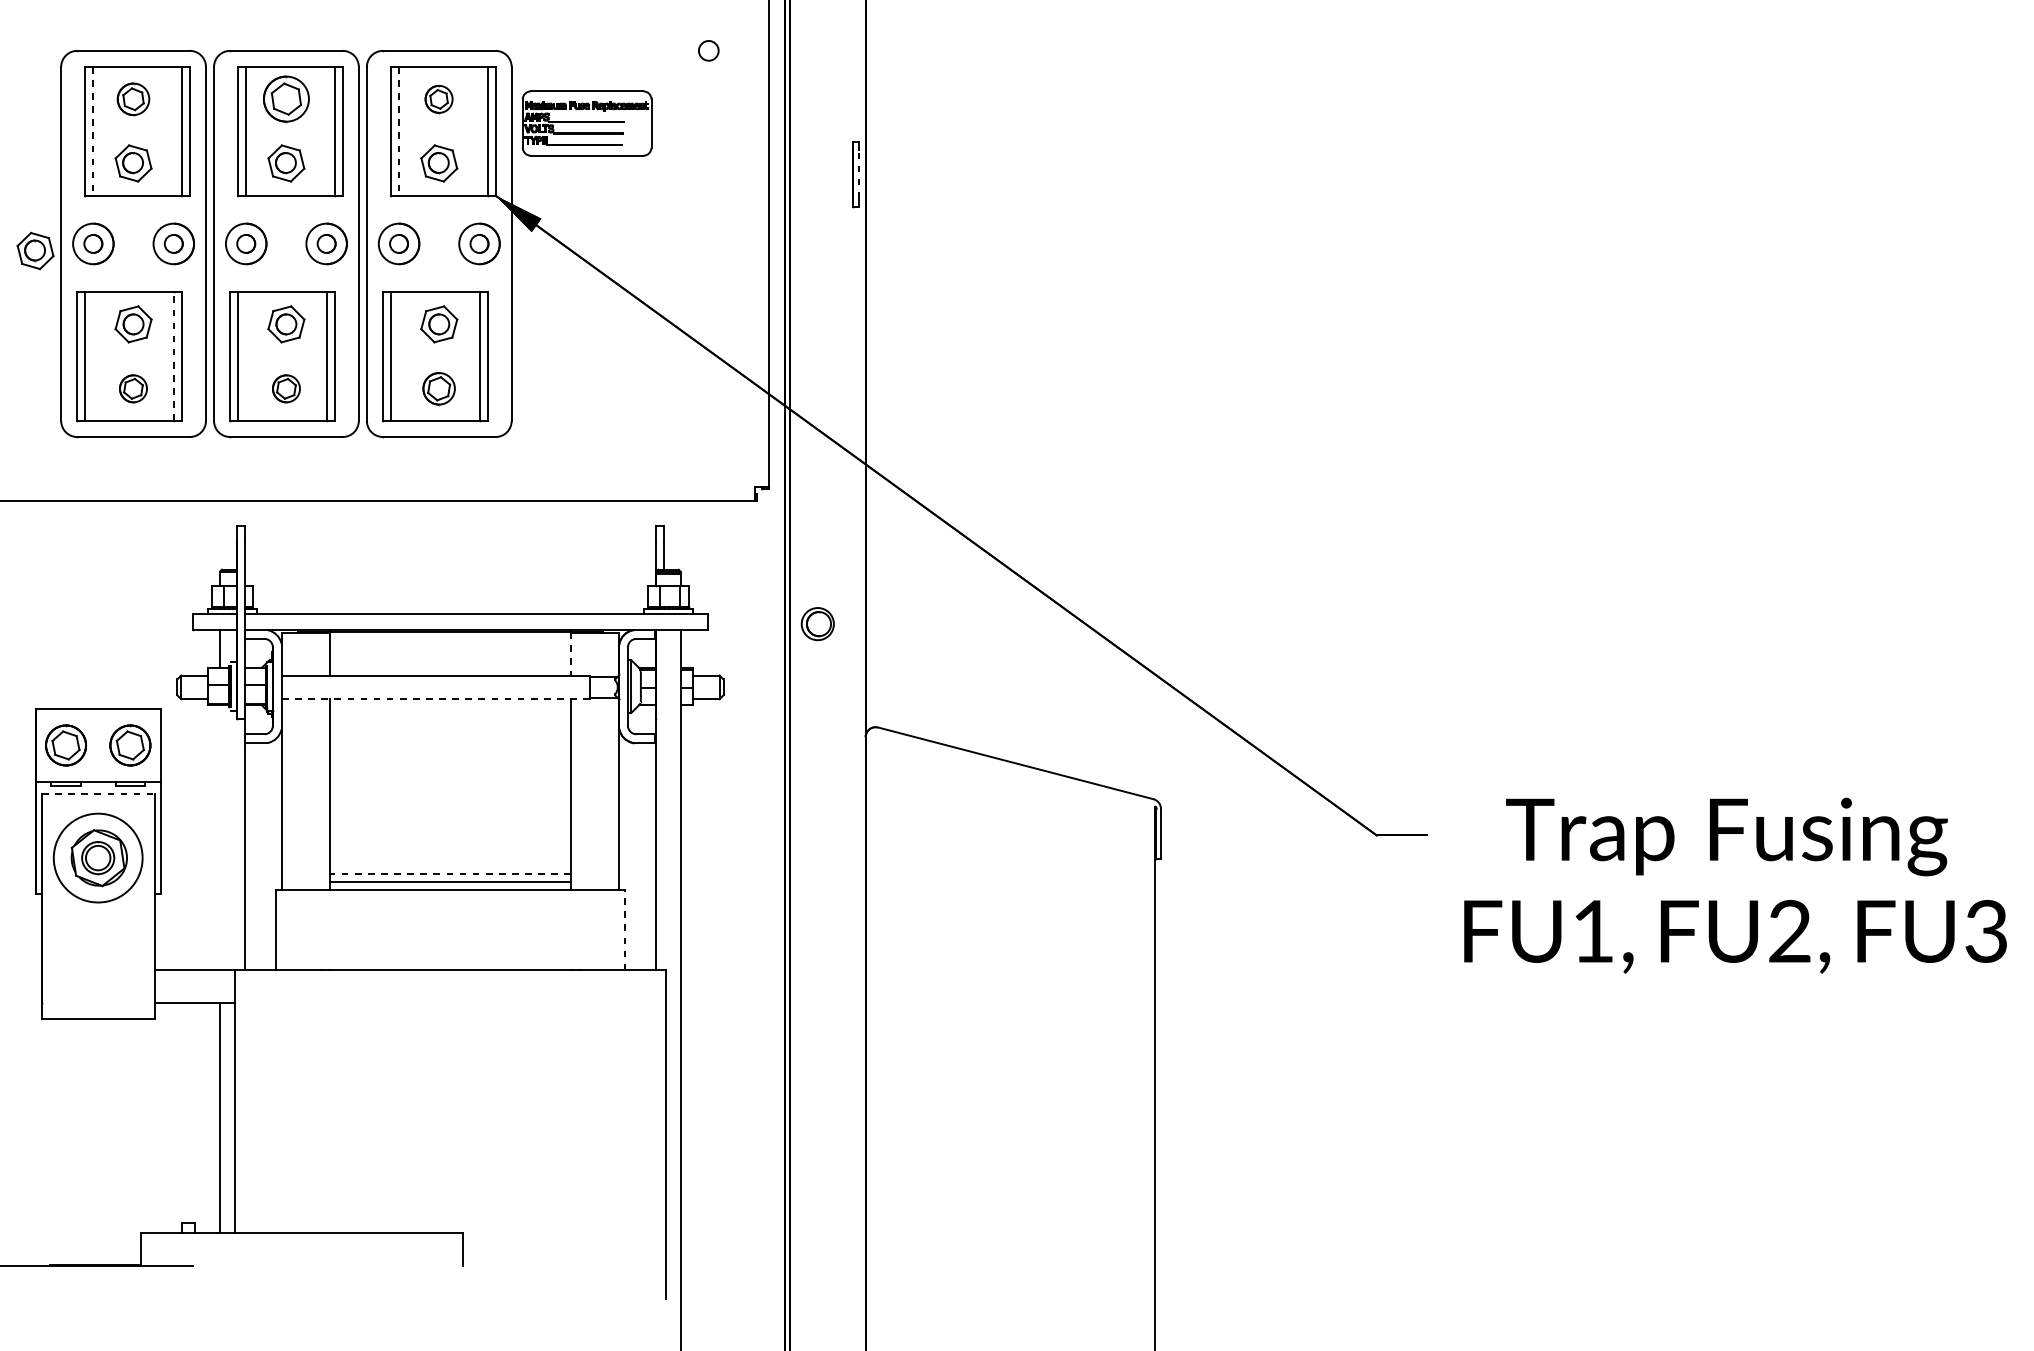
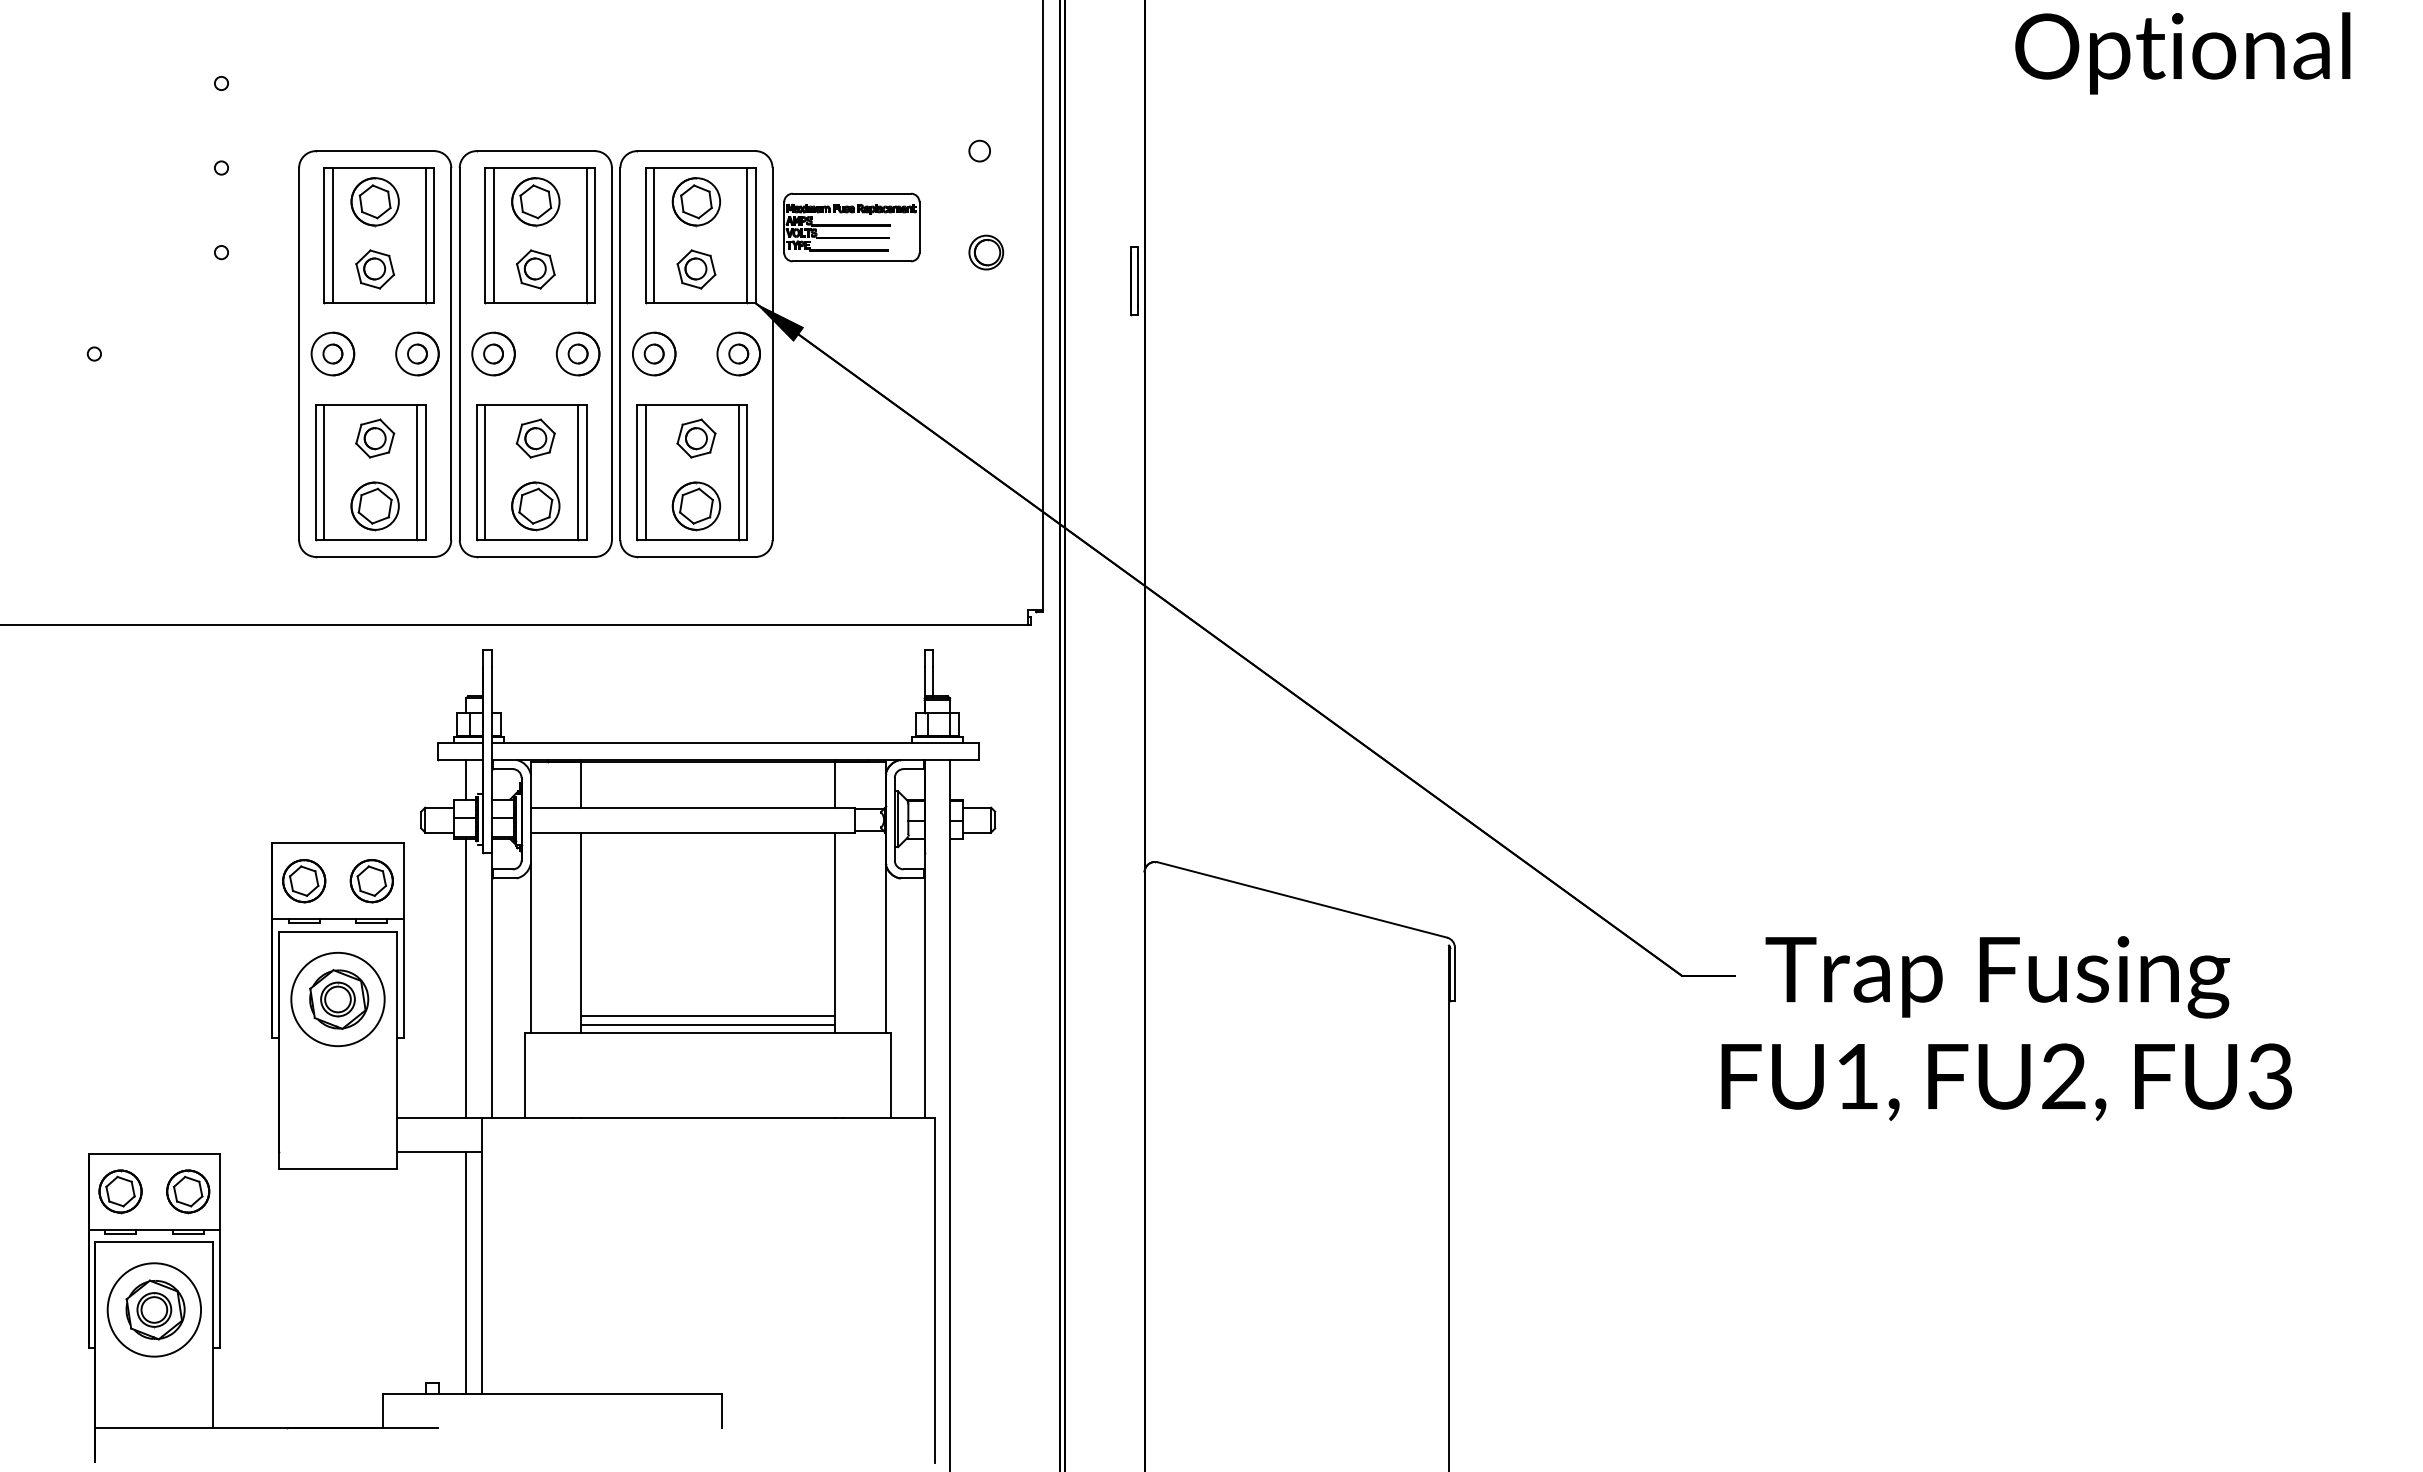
part: (132, 99) -> (374, 202), size x1.43
part: (438, 99) -> (695, 202), size x1.67
line: (92, 131) -> (332, 235), dashed -> solid
line: (399, 131) -> (654, 235), dashed -> solid
line: (858, 173) -> (1137, 280), dashed -> solid
part: (34, 251) -> (271, 361), removed
line: (173, 356) -> (417, 472), dashed -> solid
part: (132, 389) -> (374, 506), size x1.67
part: (286, 389) -> (535, 506), size x1.67
part: (438, 389) -> (695, 506), size x1.43
part: (818, 624) -> (986, 252), moved
line: (571, 653) -> (835, 784), dashed -> solid
line: (435, 699) -> (692, 832), dashed -> solid
line: (98, 793) -> (338, 931), dashed -> solid
line: (219, 837) -> (465, 977), added
line: (450, 873) -> (708, 1015), dashed -> solid
text: (1735, 885) -> (2006, 1028), moved
line: (624, 929) -> (891, 1074), dashed -> solid

